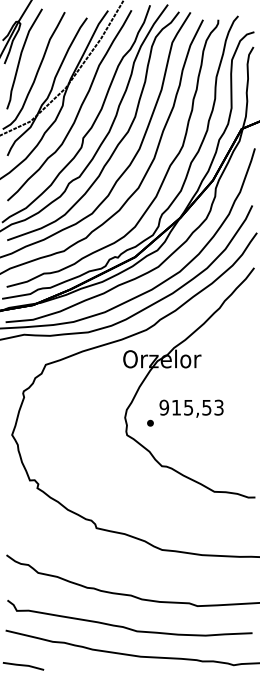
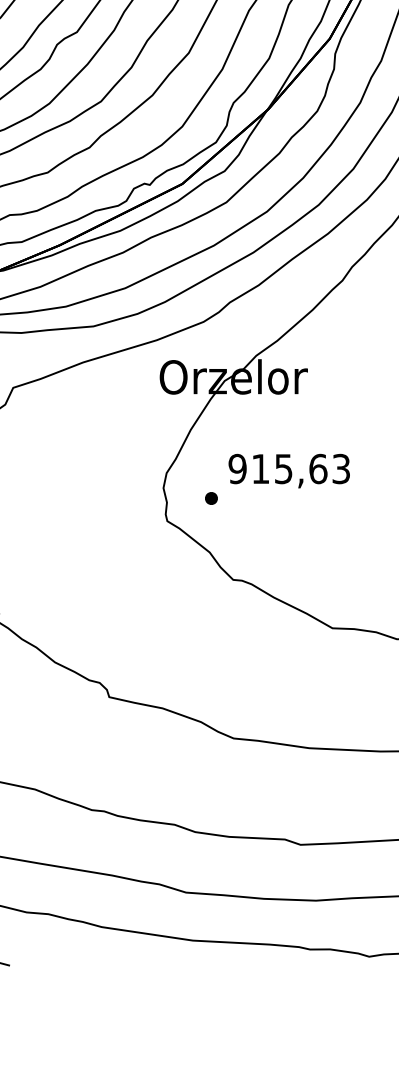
text: (206, 407) -> (317, 468), 915,53 -> 915,63

